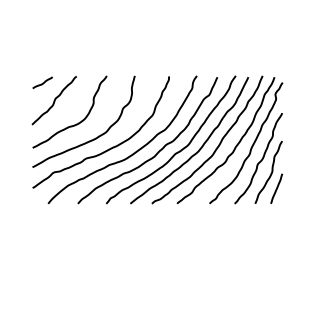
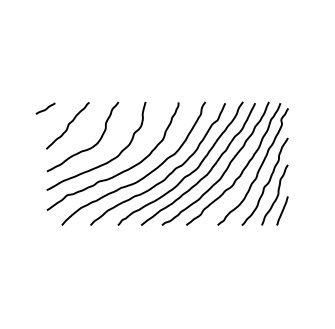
line: (42, 82) -> (45, 108), moved

